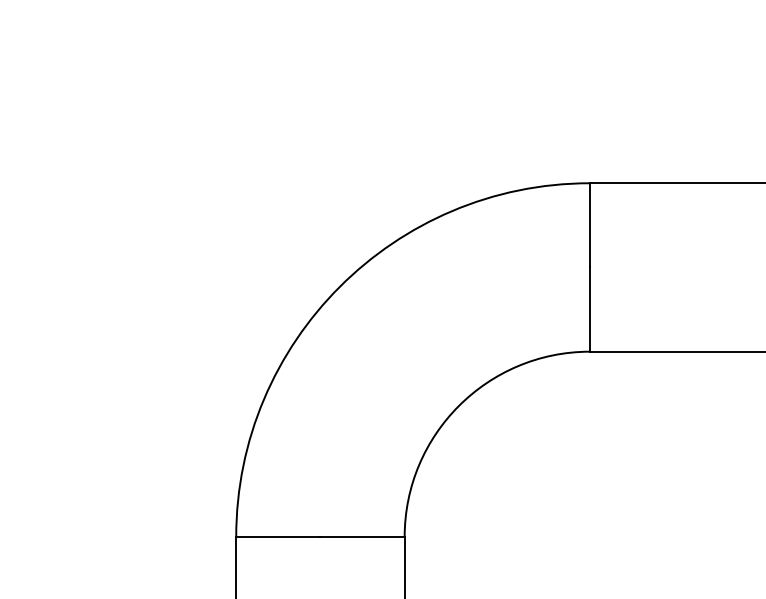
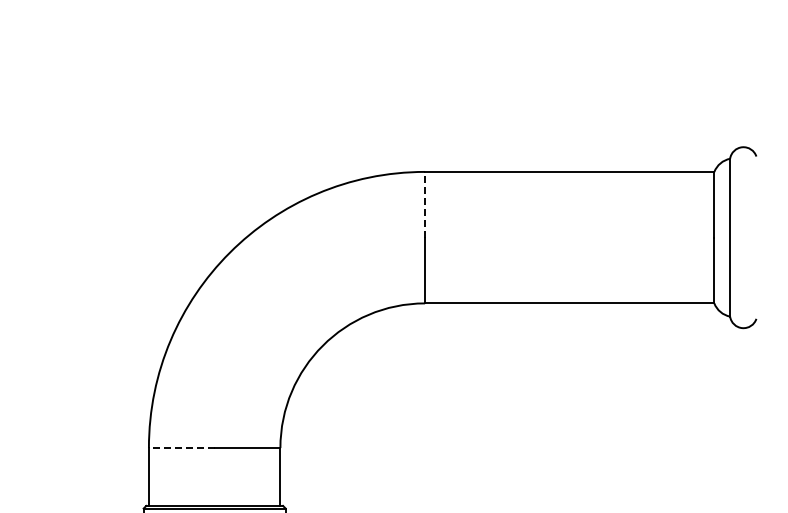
line: (590, 224) -> (425, 204), solid -> dashed
line: (277, 537) -> (181, 448), solid -> dashed

